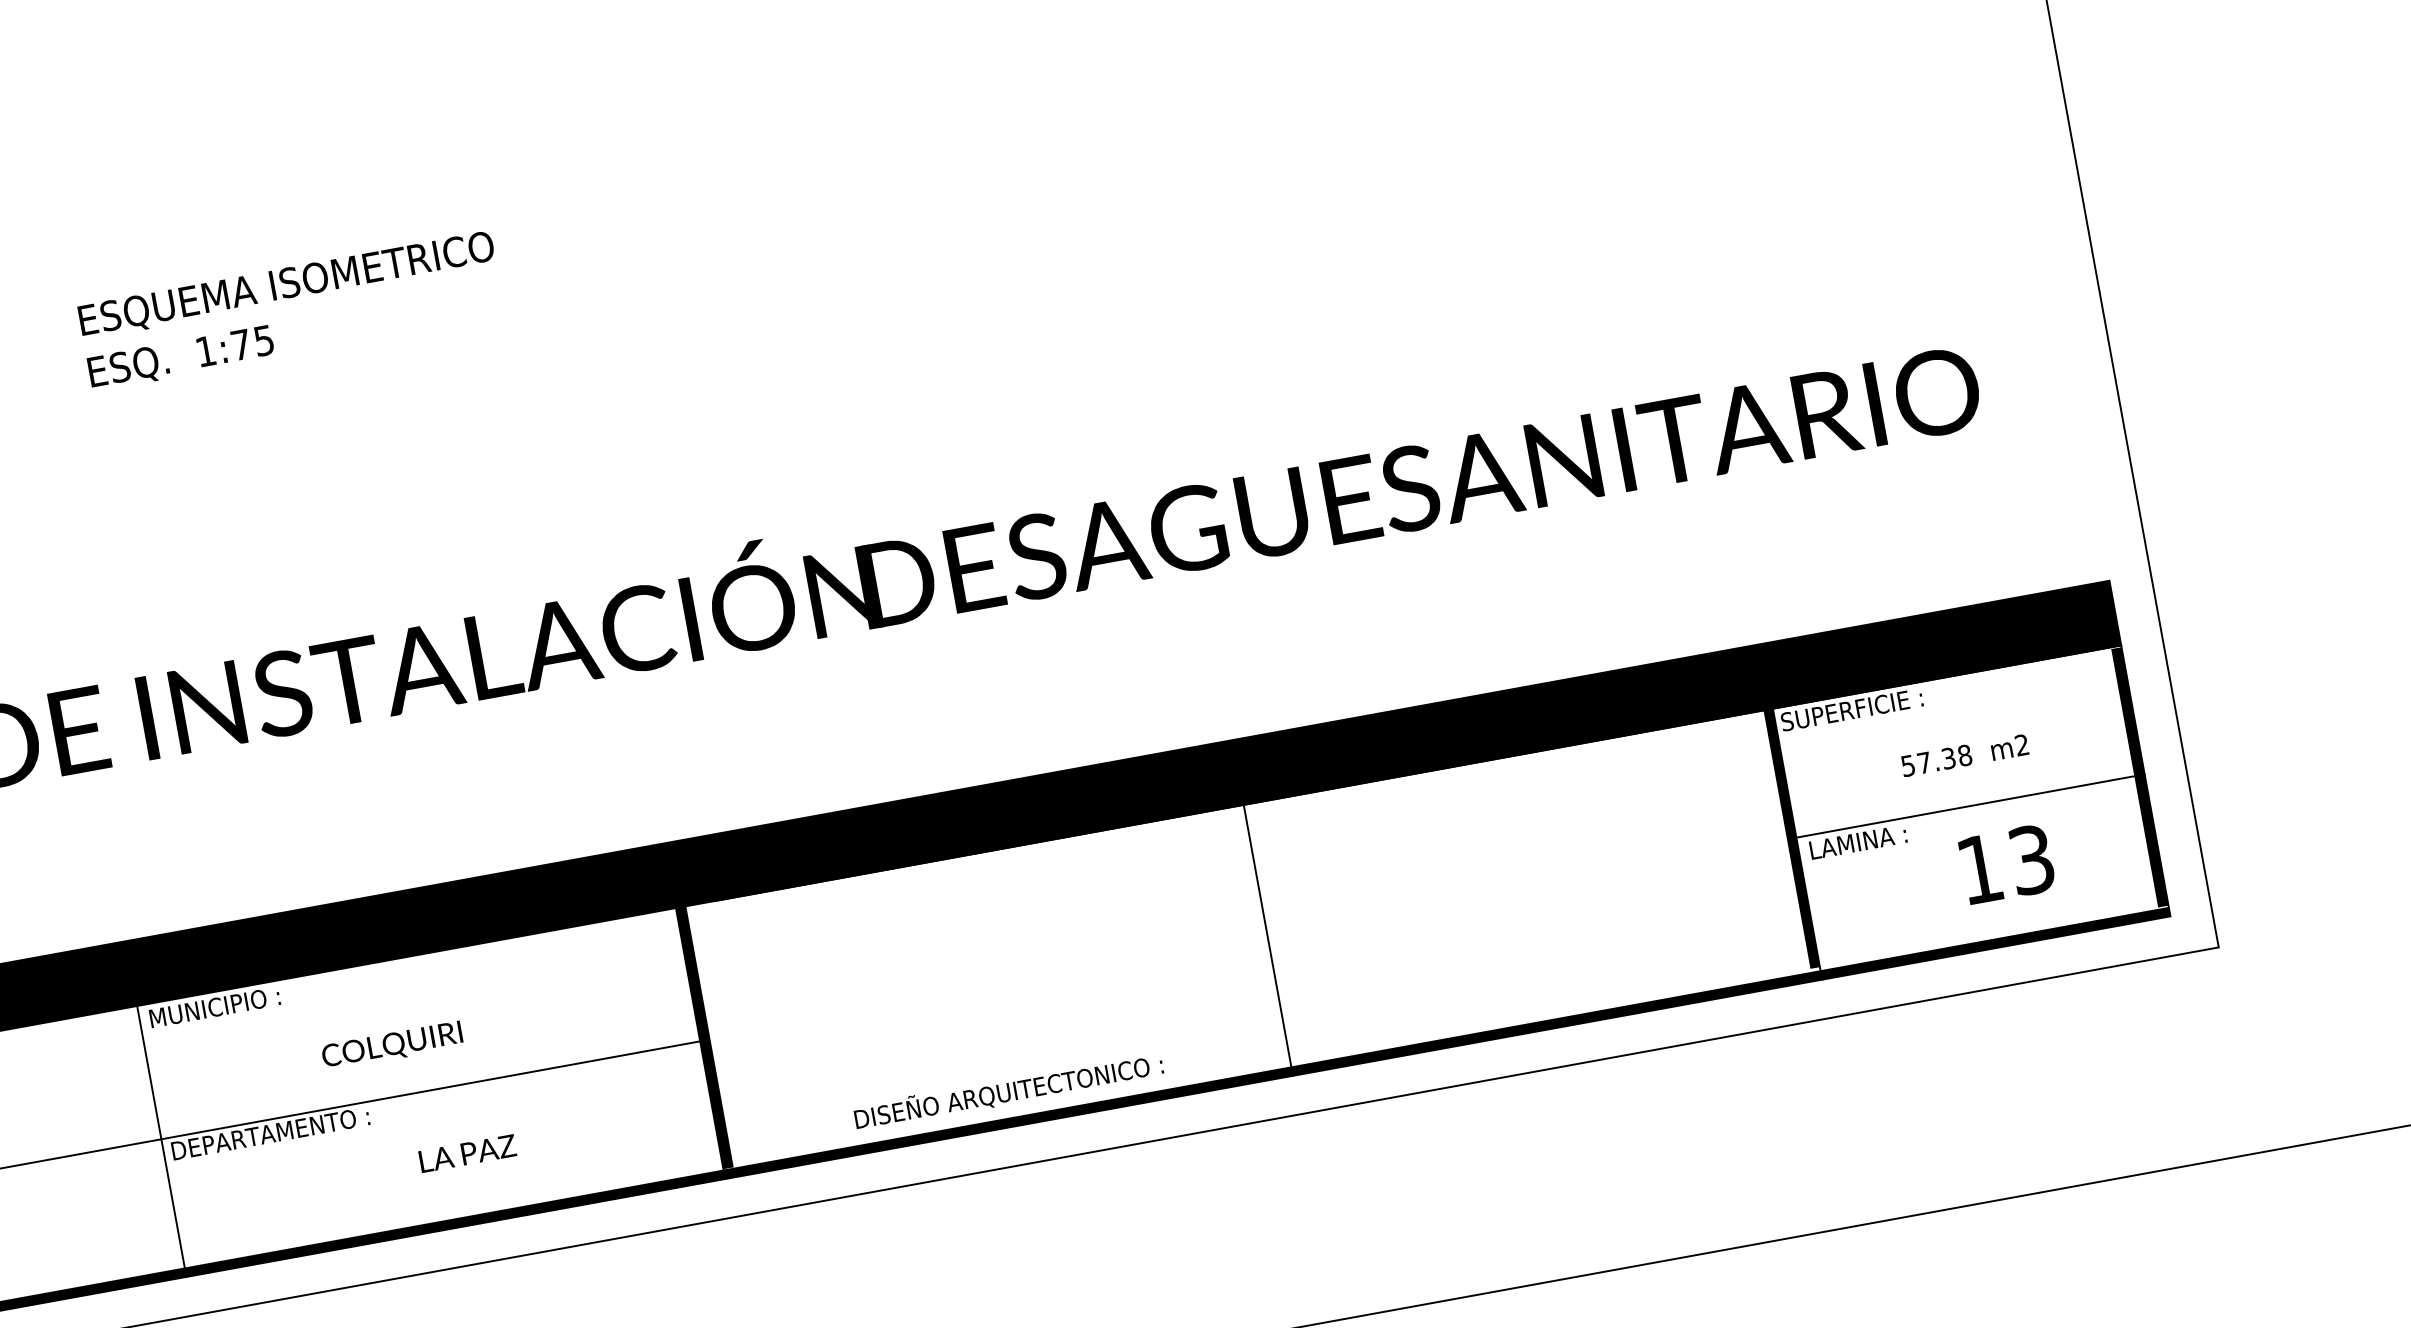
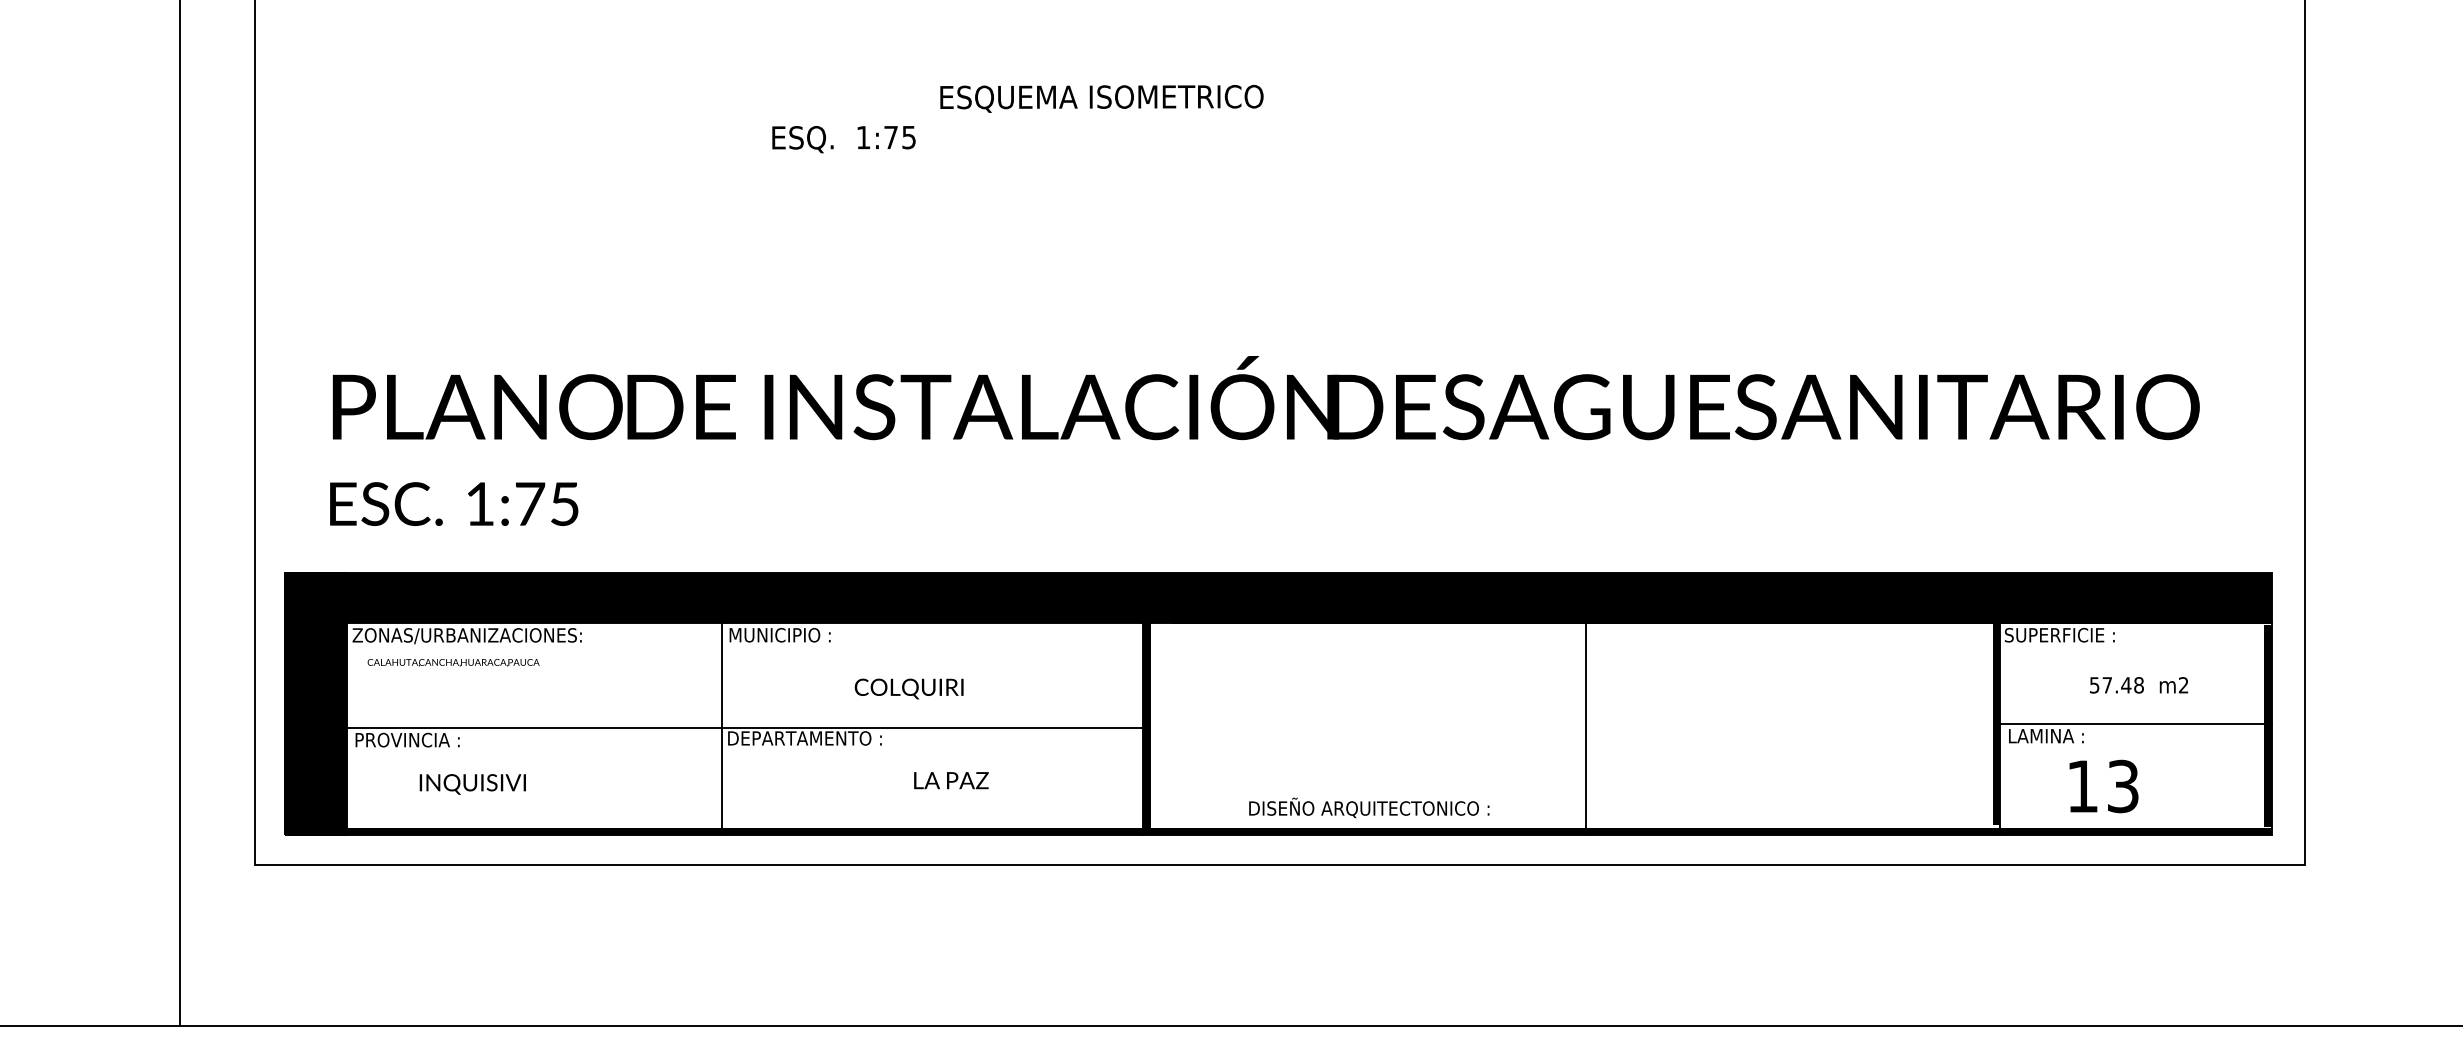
text: (286, 285) -> (1101, 98), moved
text: (1949, 758) -> (2126, 685), 57.38 -> 57.48
text: (2006, 864) -> (2103, 786), moved

